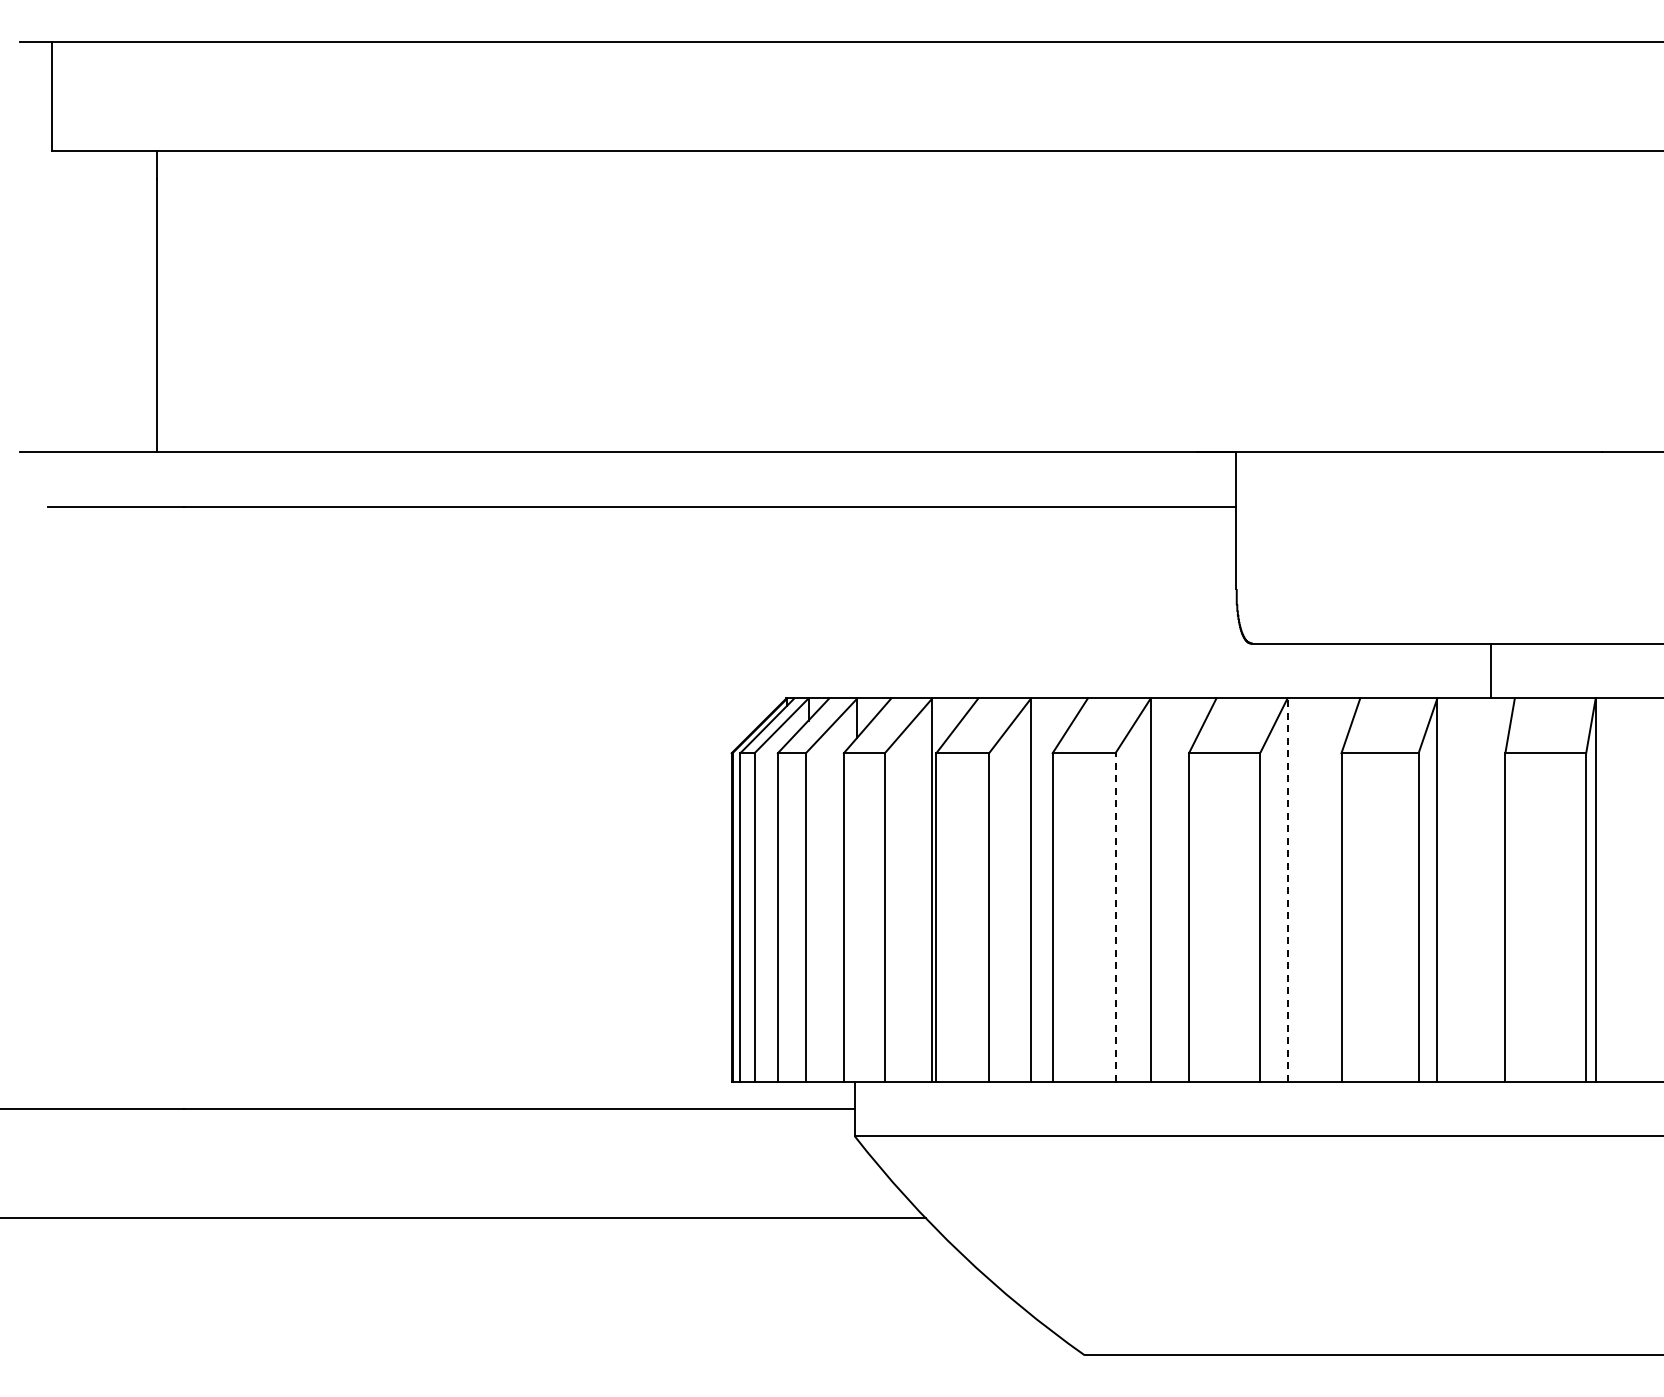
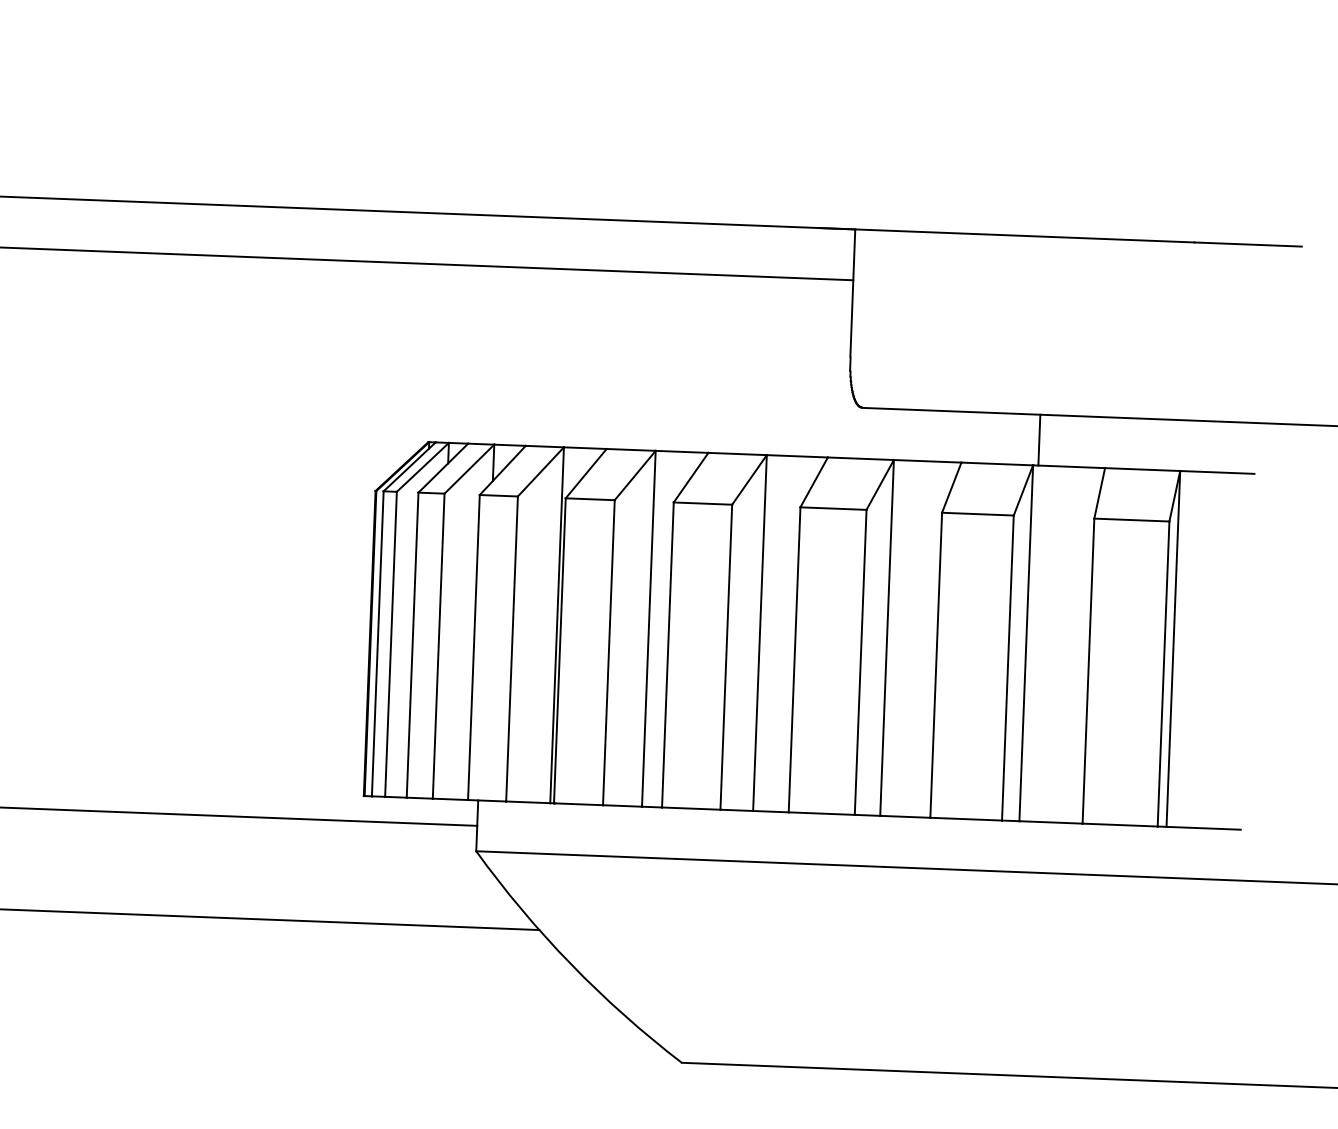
line: (1491, 670) -> (1039, 439), moved
line: (1287, 890) -> (887, 638), dashed -> solid
line: (1115, 916) -> (726, 656), dashed -> solid

